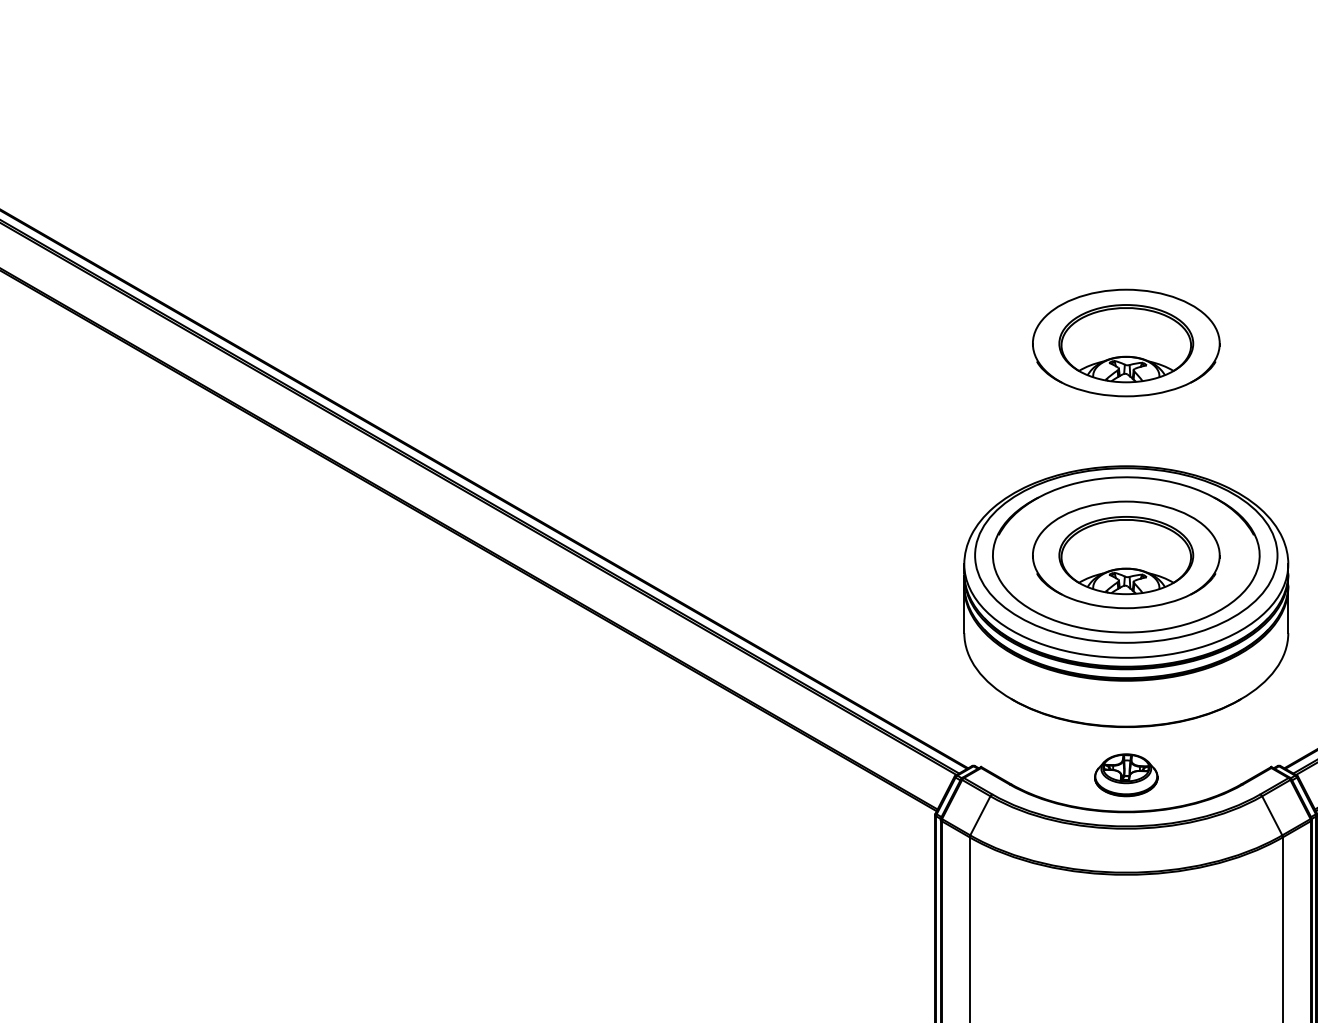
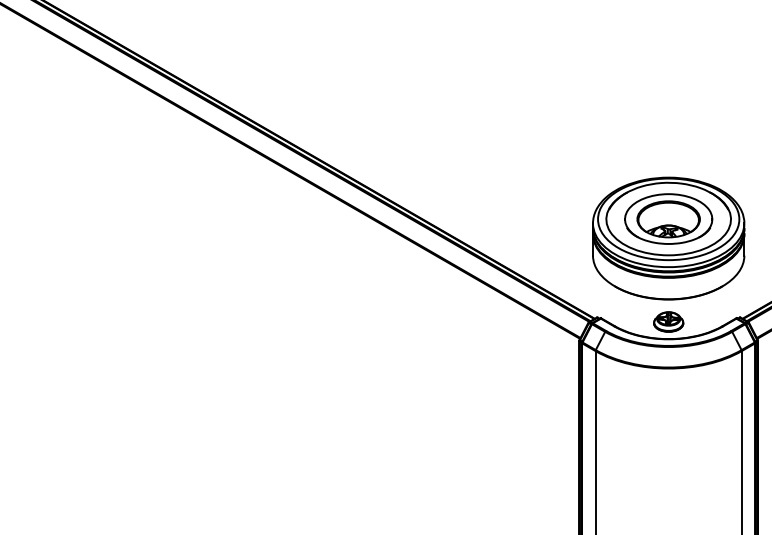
part: (1125, 341) -> (668, 119), removed

